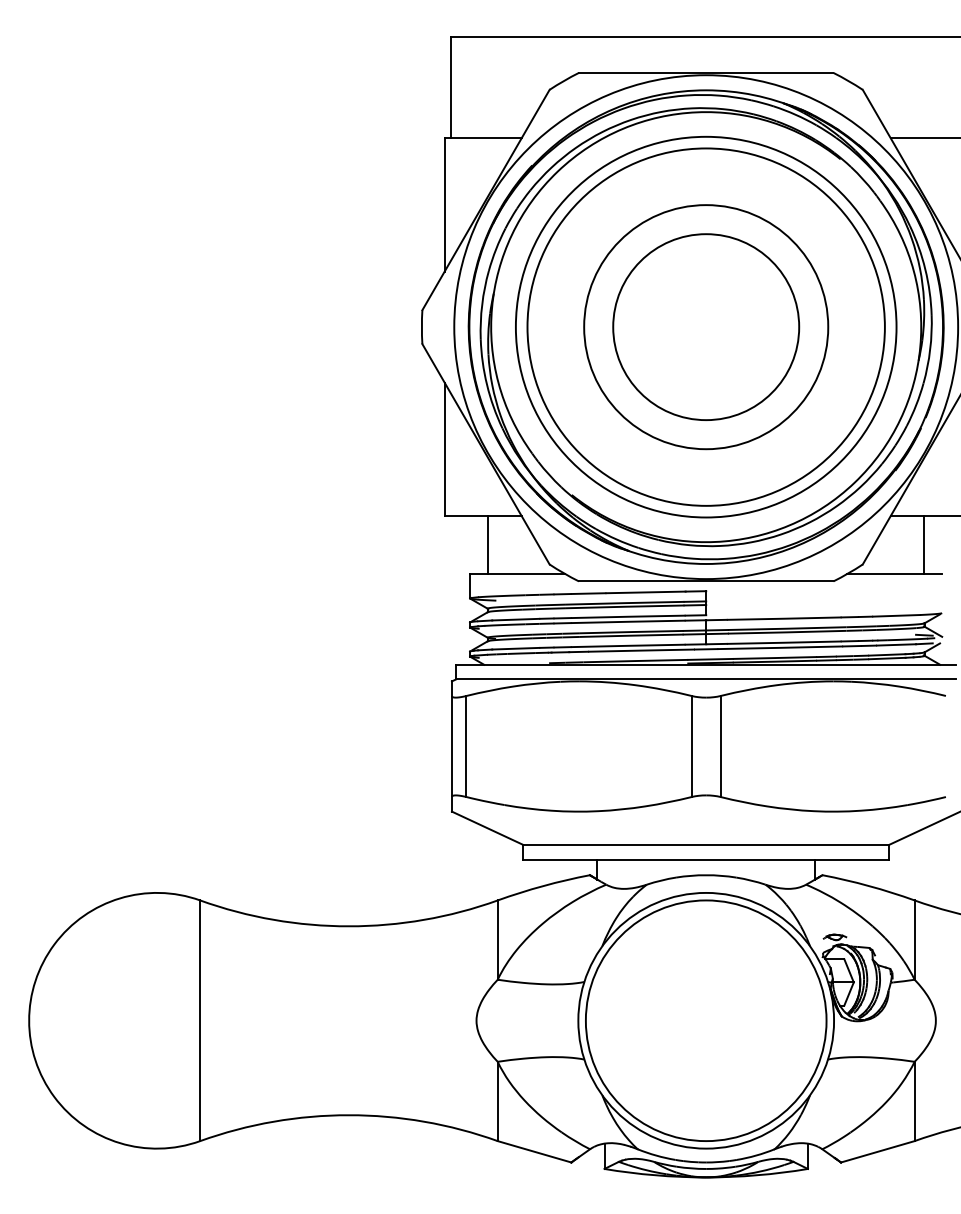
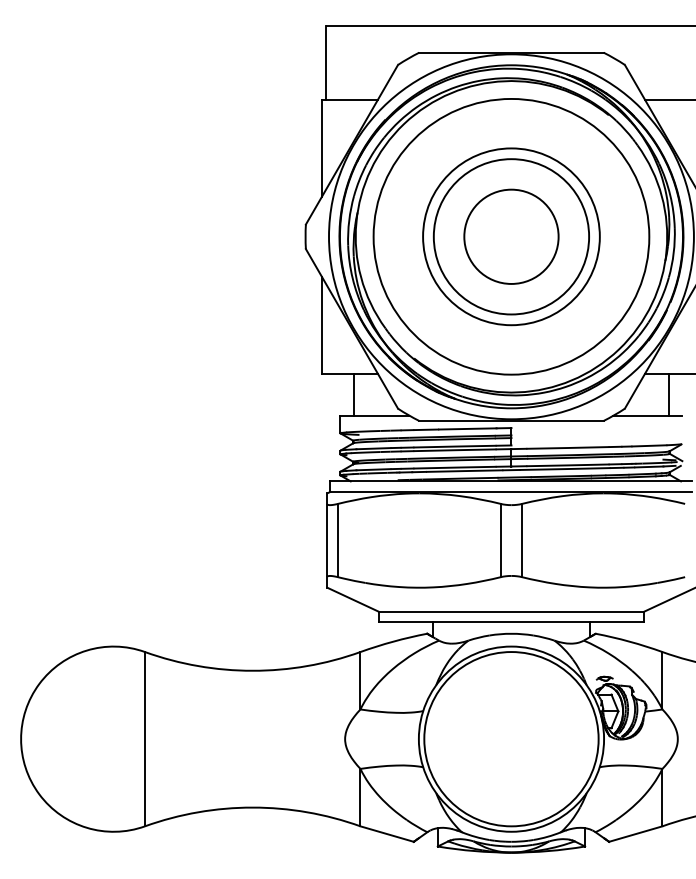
circle: (706, 326) -> (511, 236), size x0.6
circle: (706, 326) -> (511, 236), size x0.7

